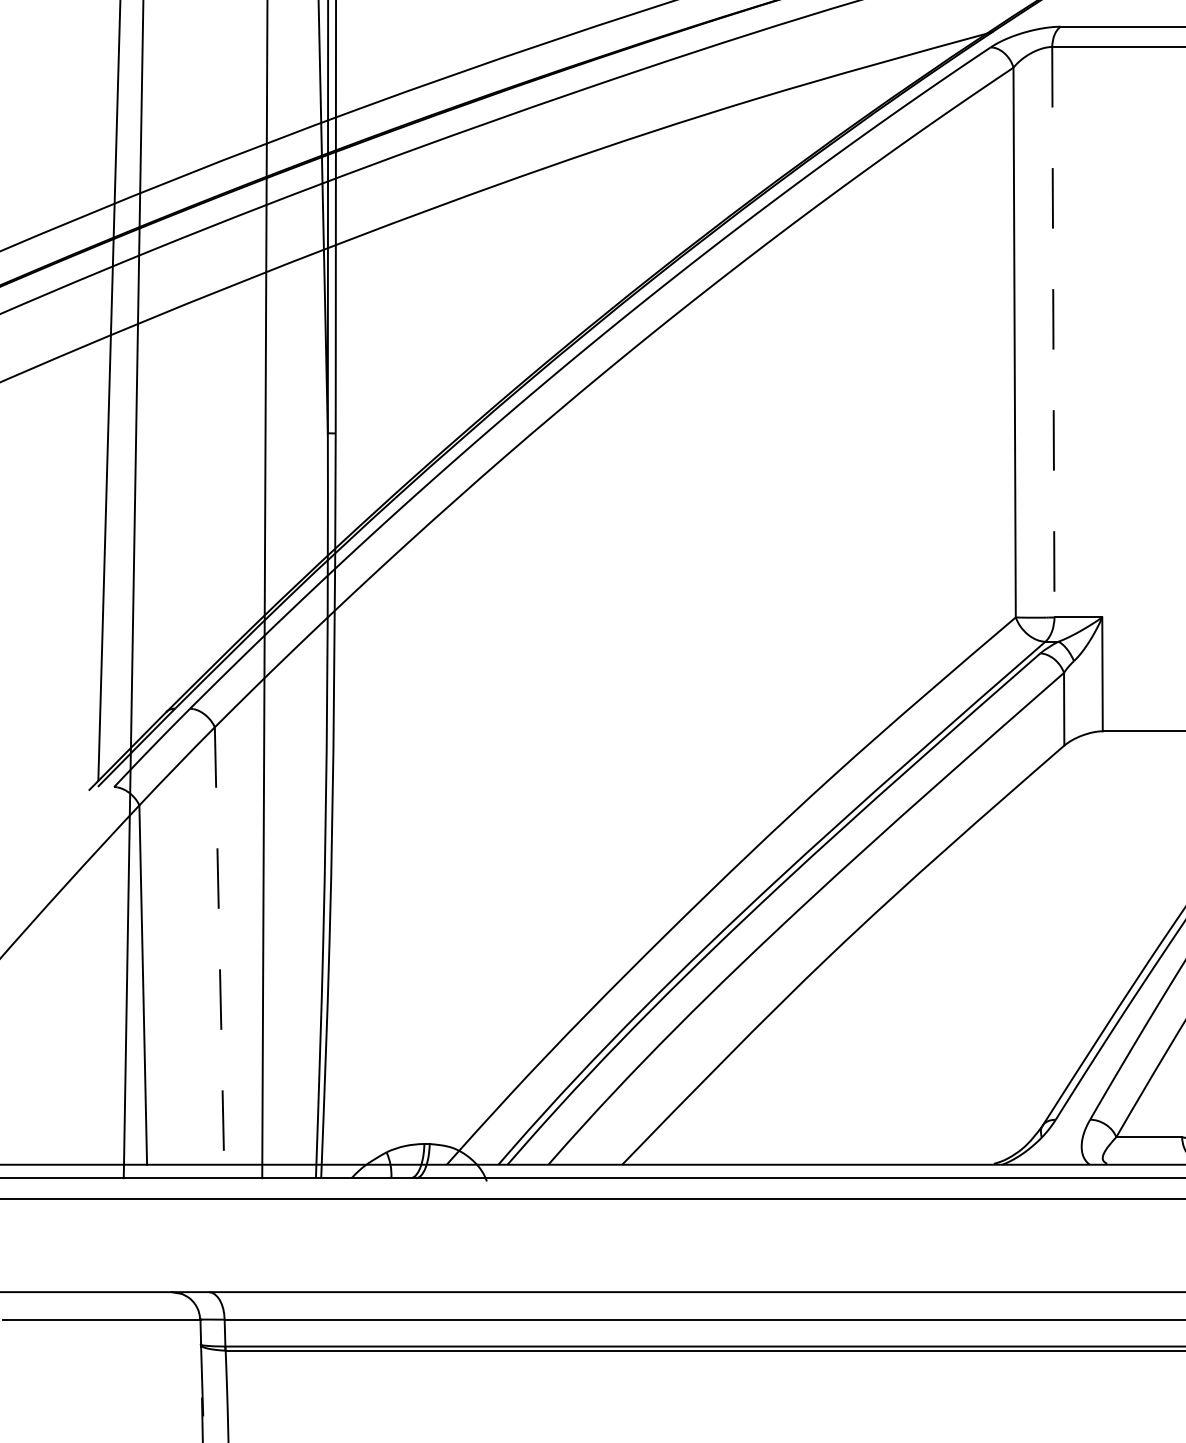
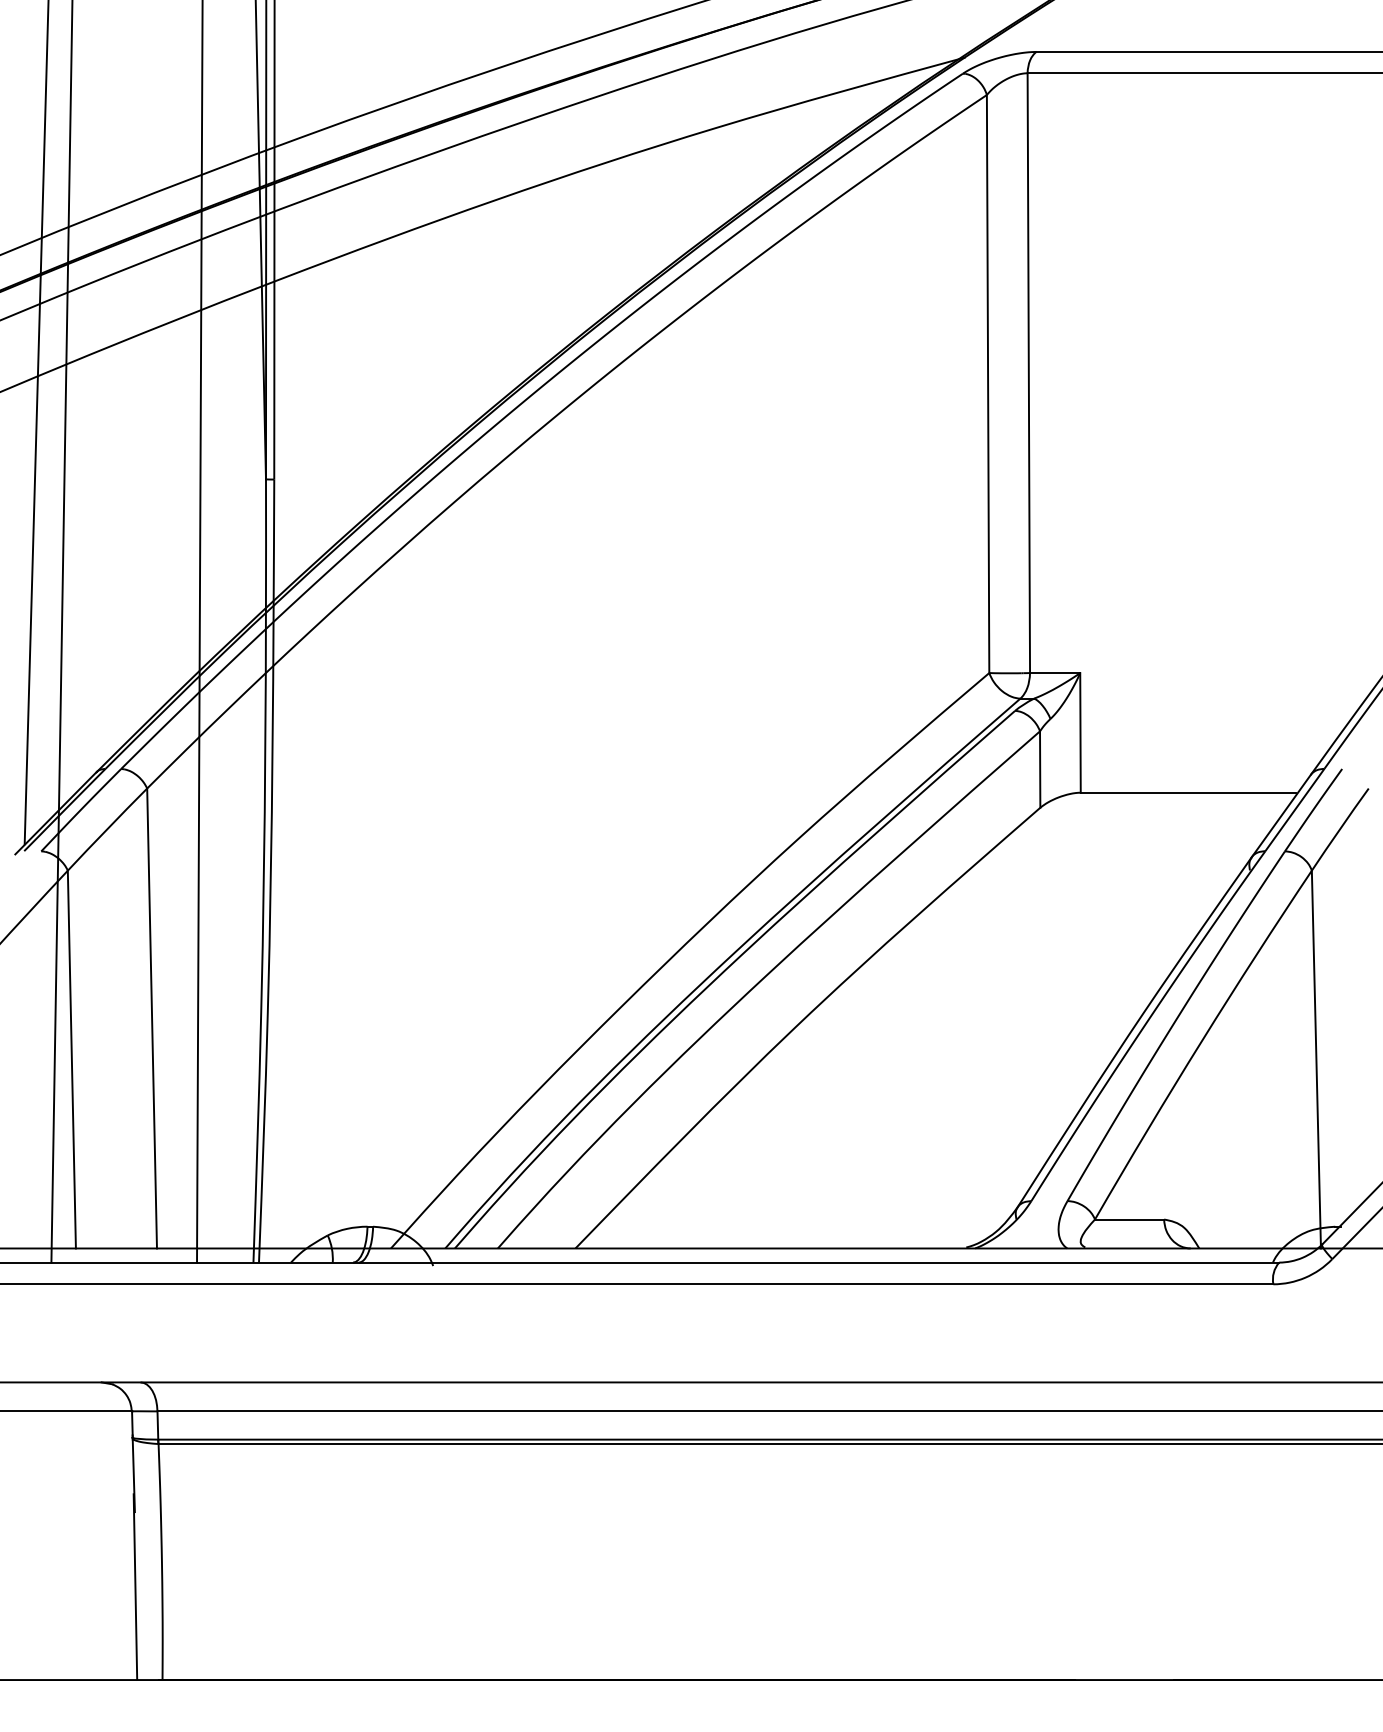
line: (1053, 332) -> (1028, 373), dashed -> solid
line: (219, 946) -> (152, 1019), dashed -> solid

